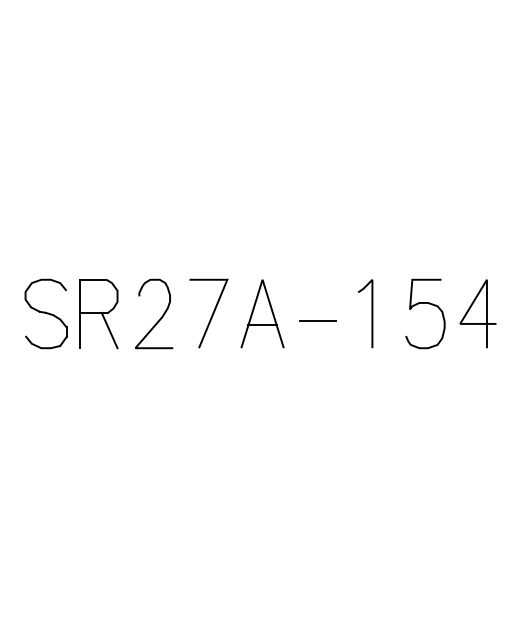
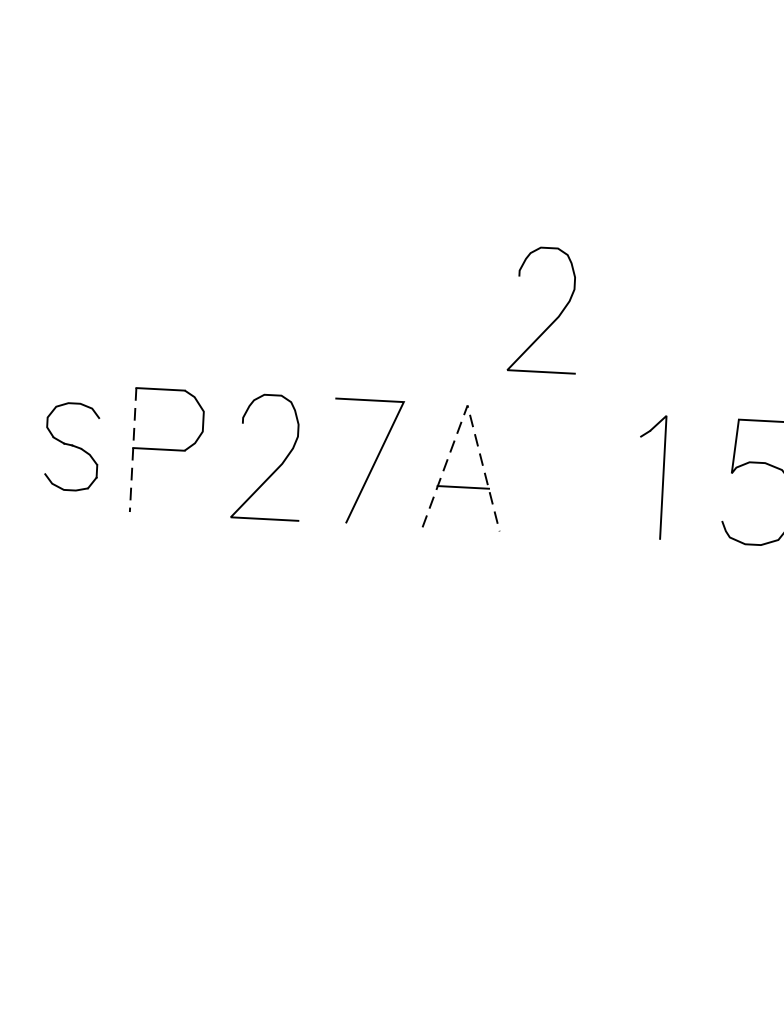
curve: (307, 229) -> (553, 318), added
line: (262, 279) -> (467, 404), solid -> dashed
part: (45, 313) -> (71, 445), size x0.7
line: (79, 314) -> (132, 450), solid -> dashed
line: (318, 320) -> (565, 484), removed
line: (109, 330) -> (185, 482), removed

